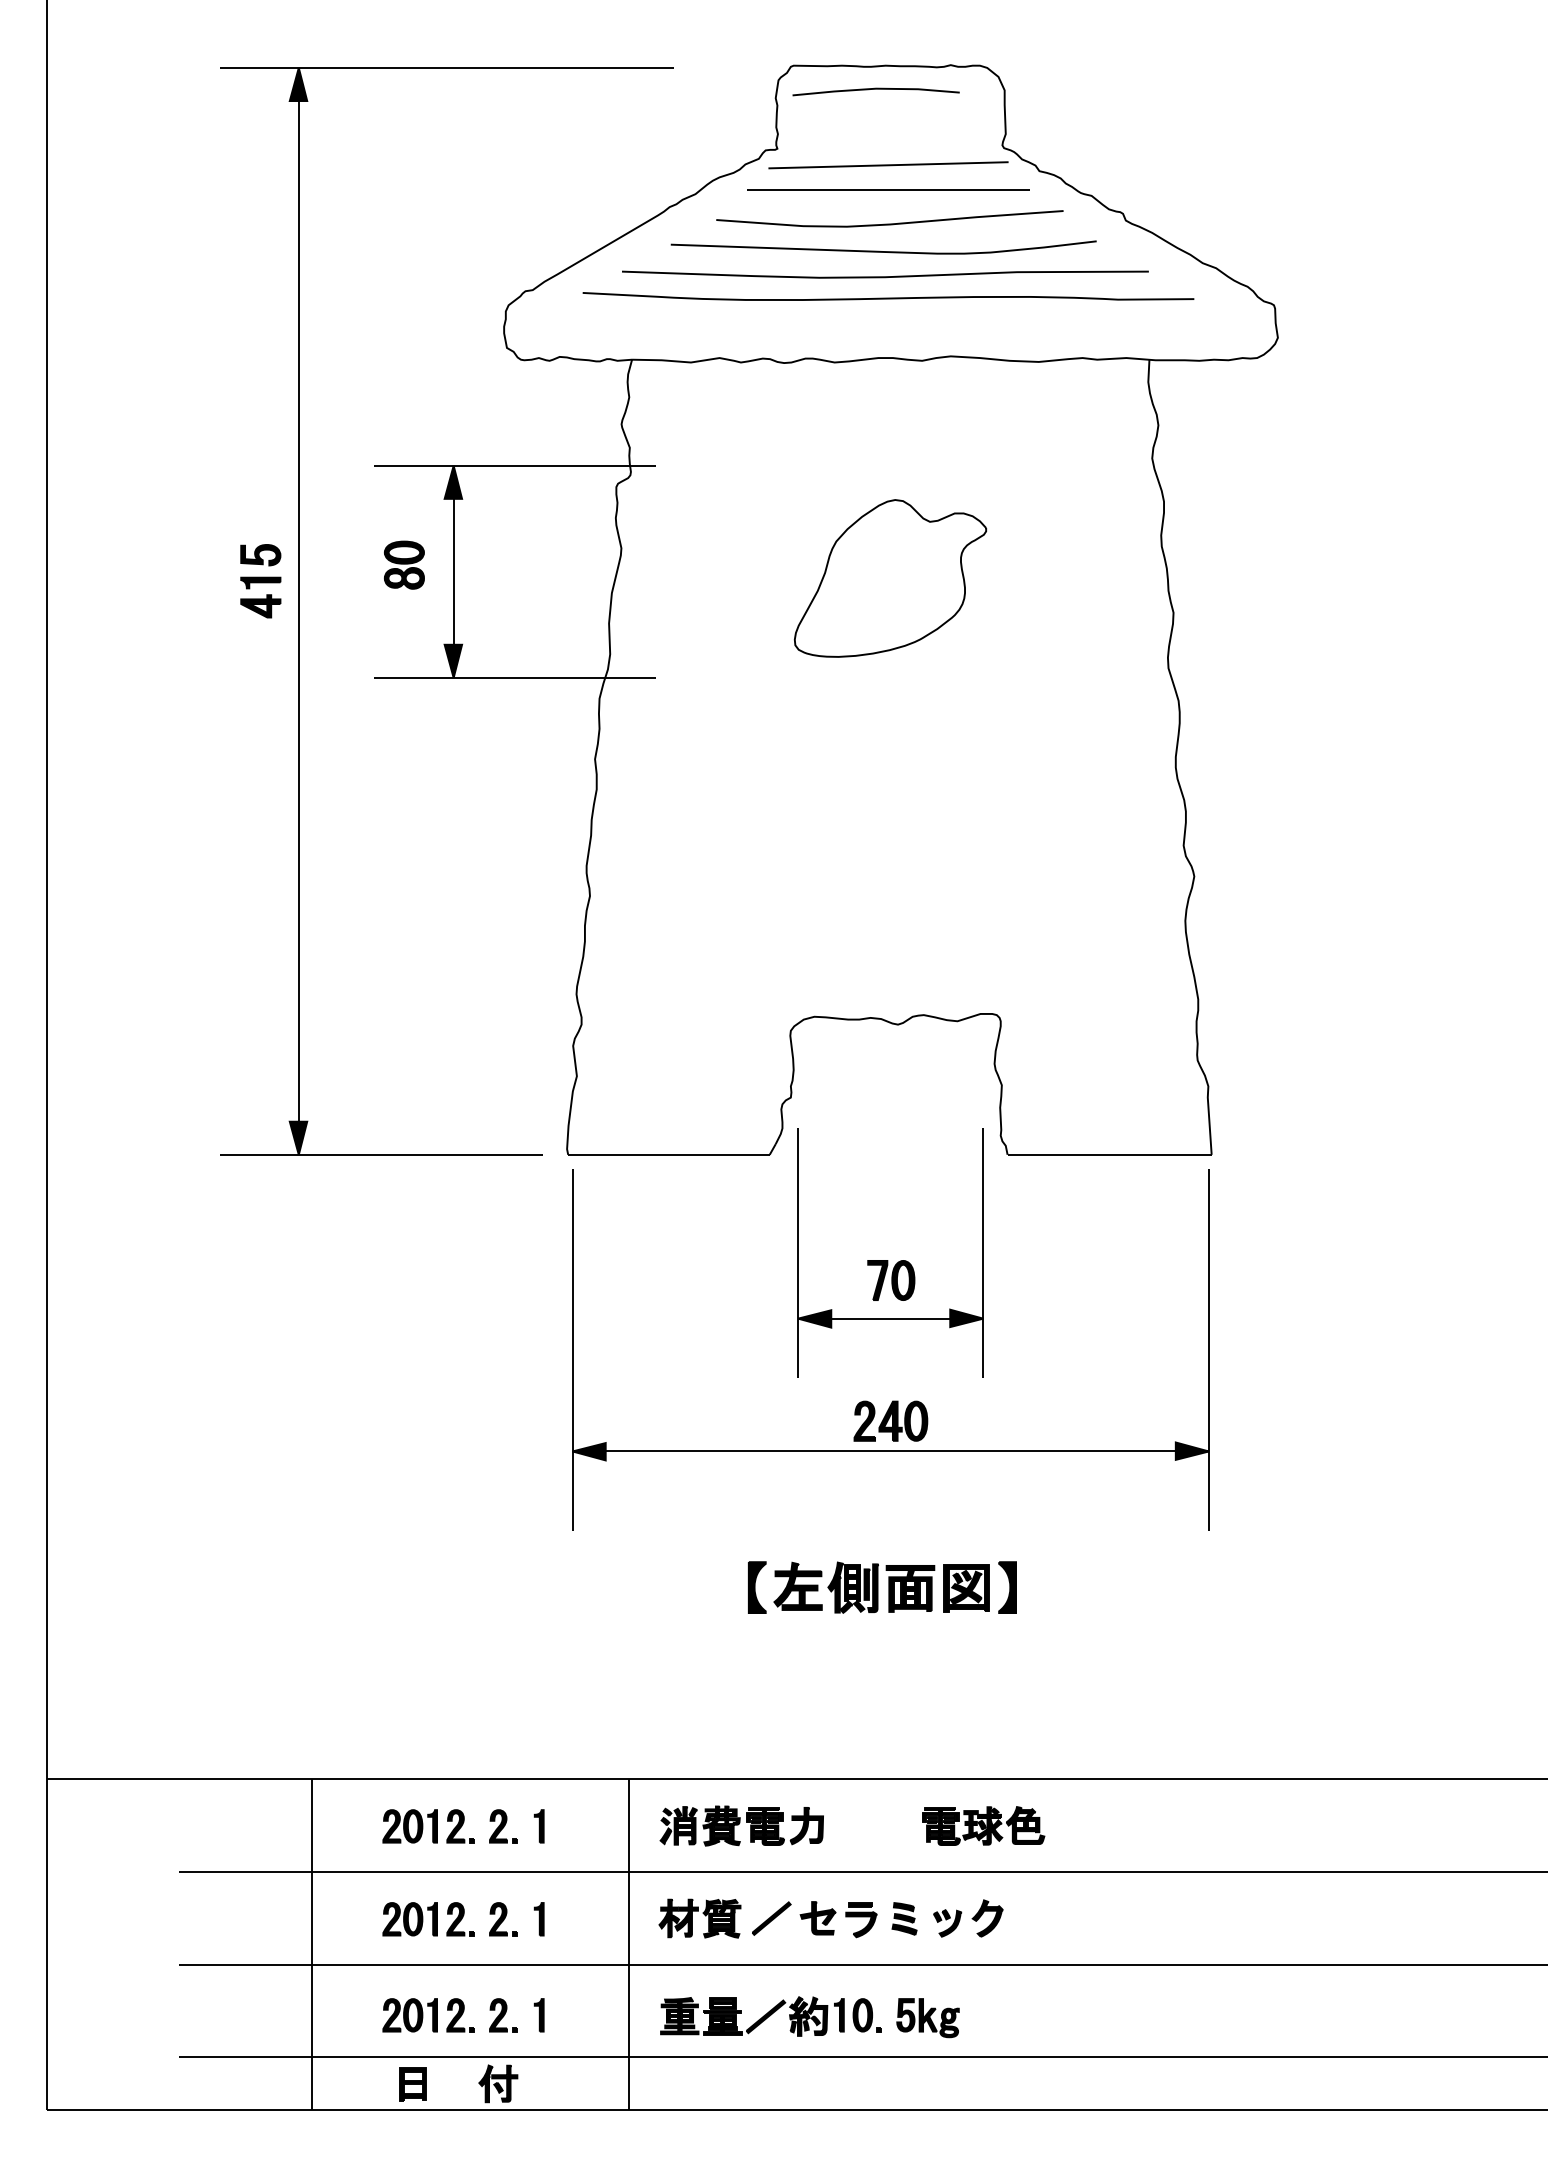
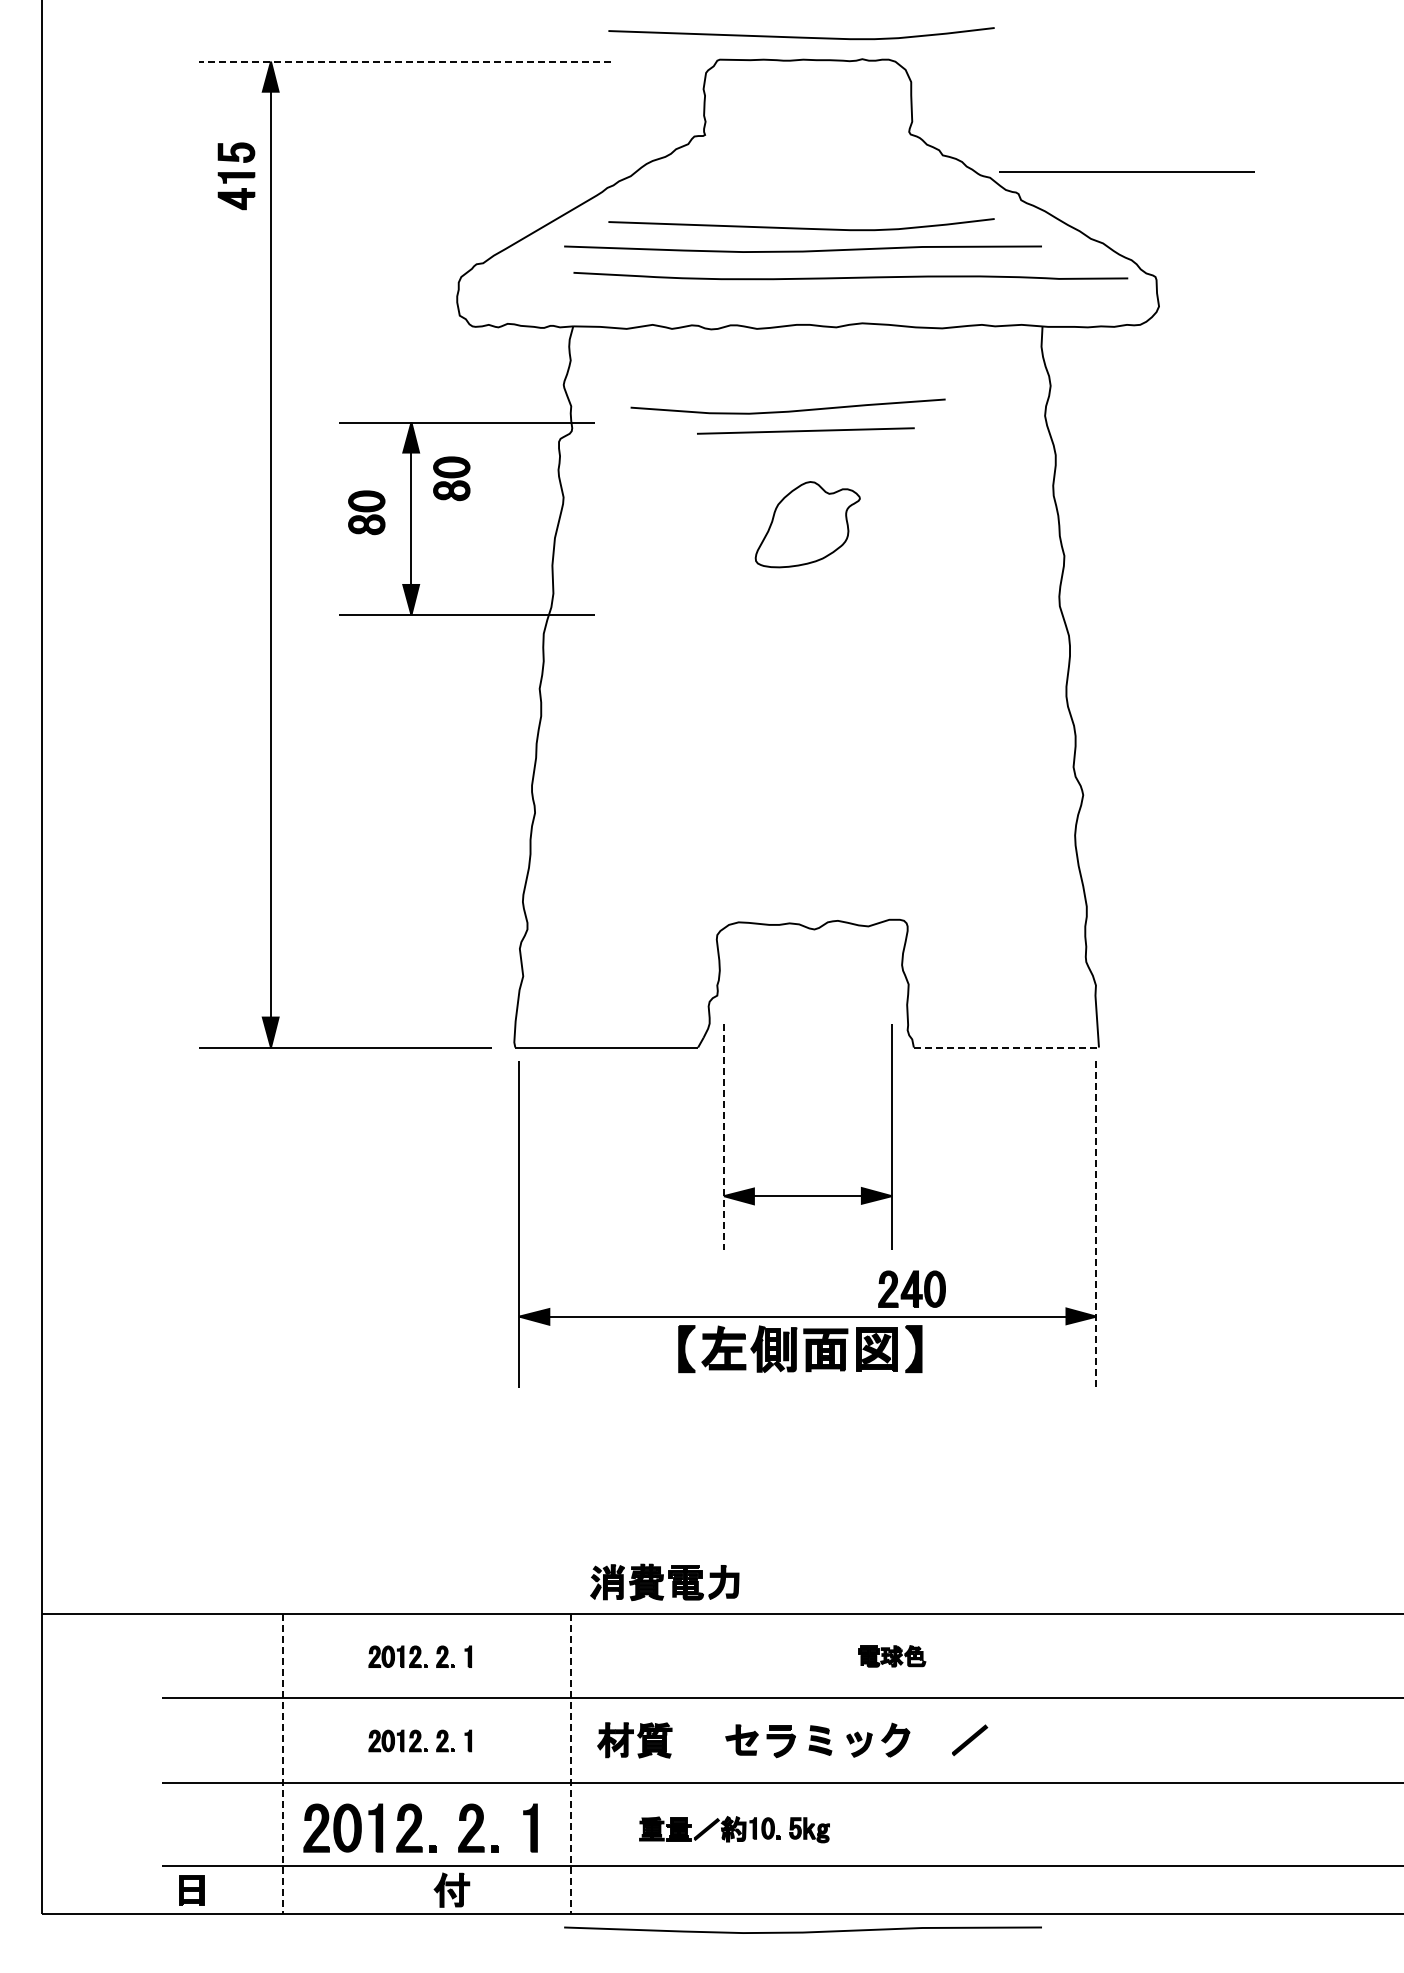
curve: (883, 40) -> (801, 36), added
line: (446, 67) -> (404, 61), solid -> dashed
line: (875, 89) -> (794, 81), removed
line: (888, 164) -> (805, 430), moved
line: (888, 188) -> (1126, 171), moved
curve: (889, 223) -> (787, 410), moved
curve: (888, 298) -> (850, 277), moved
part: (497, 527) -> (451, 478), added
part: (890, 578) -> (807, 524), size x0.6
part: (260, 581) -> (236, 176), moved
line: (1109, 1154) -> (1006, 1047), solid -> dashed
line: (797, 1252) -> (723, 1136), solid -> dashed
part: (891, 1280) -> (808, 1161), removed
line: (1208, 1349) -> (1096, 1224), solid -> dashed
part: (890, 1420) -> (911, 1288), moved
part: (882, 1588) -> (800, 1349), moved
part: (462, 1826) -> (419, 1656), size x0.7
part: (741, 1826) -> (664, 1582), moved
part: (984, 1826) -> (892, 1656), size x0.6
part: (462, 1918) -> (419, 1740), size x0.7
part: (772, 1918) -> (970, 1740), moved
line: (311, 1945) -> (282, 1764), solid -> dashed
line: (629, 1945) -> (570, 1764), solid -> dashed
part: (462, 2014) -> (419, 1827), size x1.6
part: (809, 2016) -> (734, 1829), size x0.7
part: (412, 2084) -> (191, 1890), moved
curve: (884, 2129) -> (802, 1931), added

